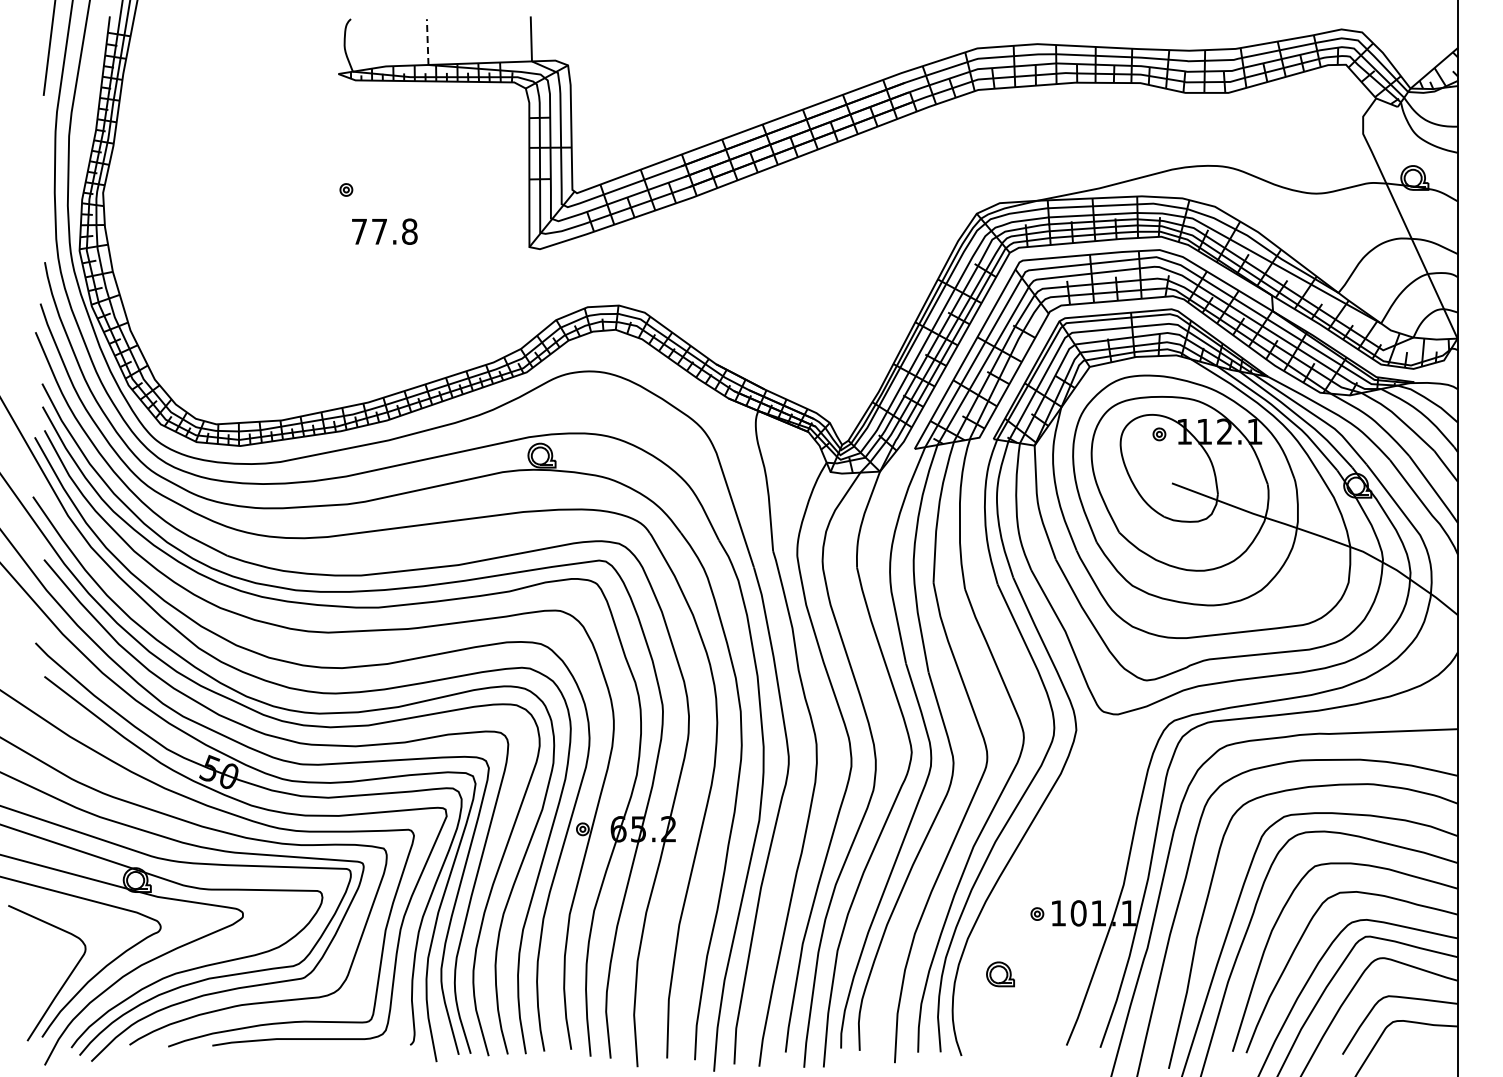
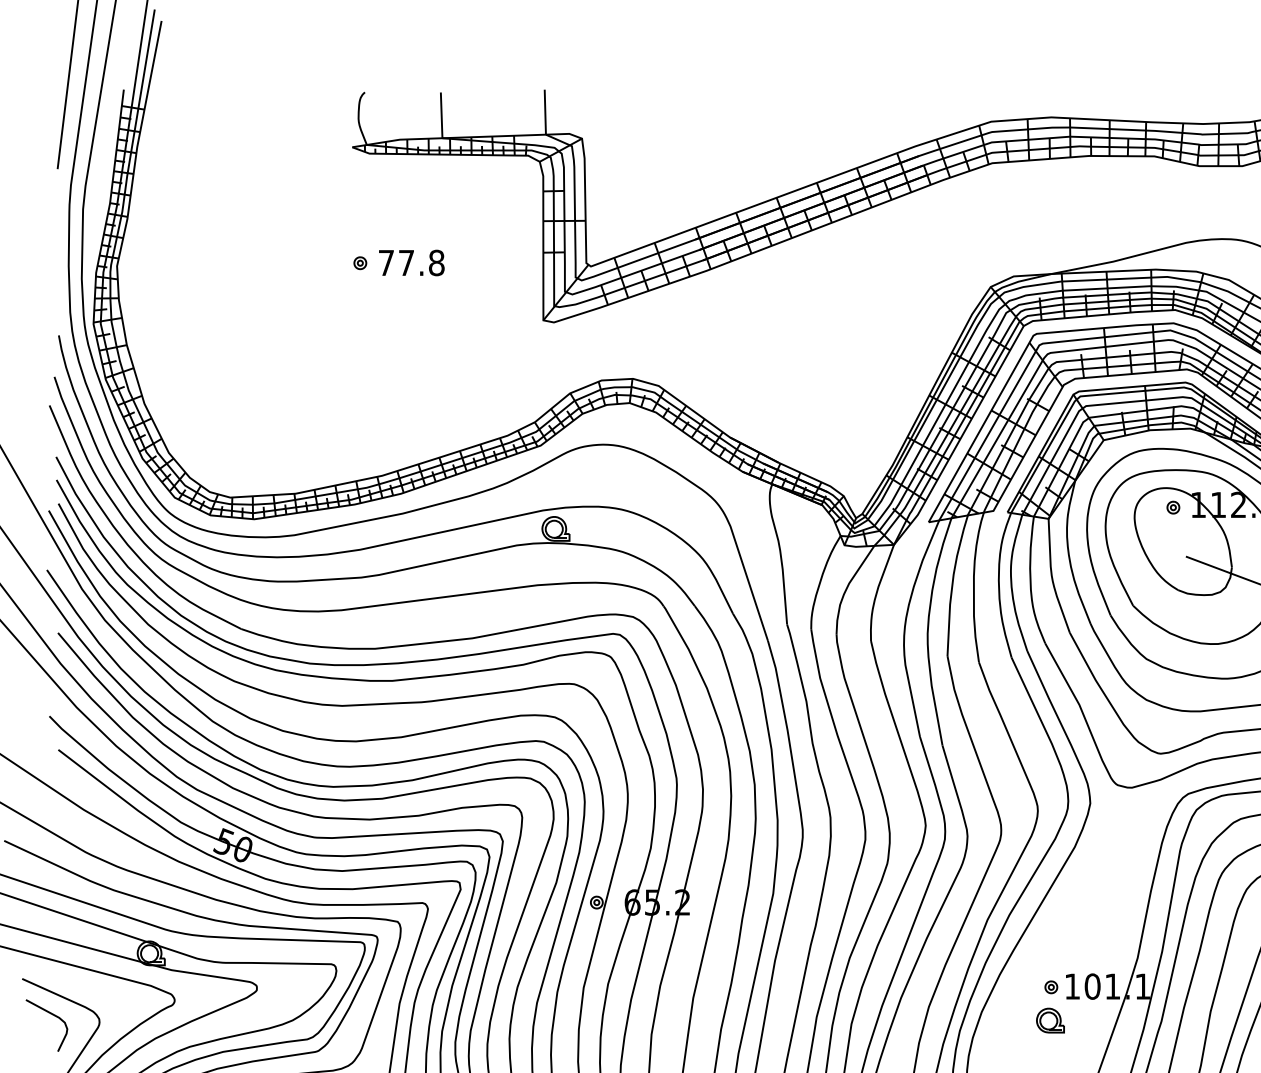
line: (427, 42) -> (441, 115), dashed -> solid
text: (384, 231) -> (411, 262), moved
curve: (40, 943) -> (54, 1016), added
part: (1000, 974) -> (1050, 1020), moved

